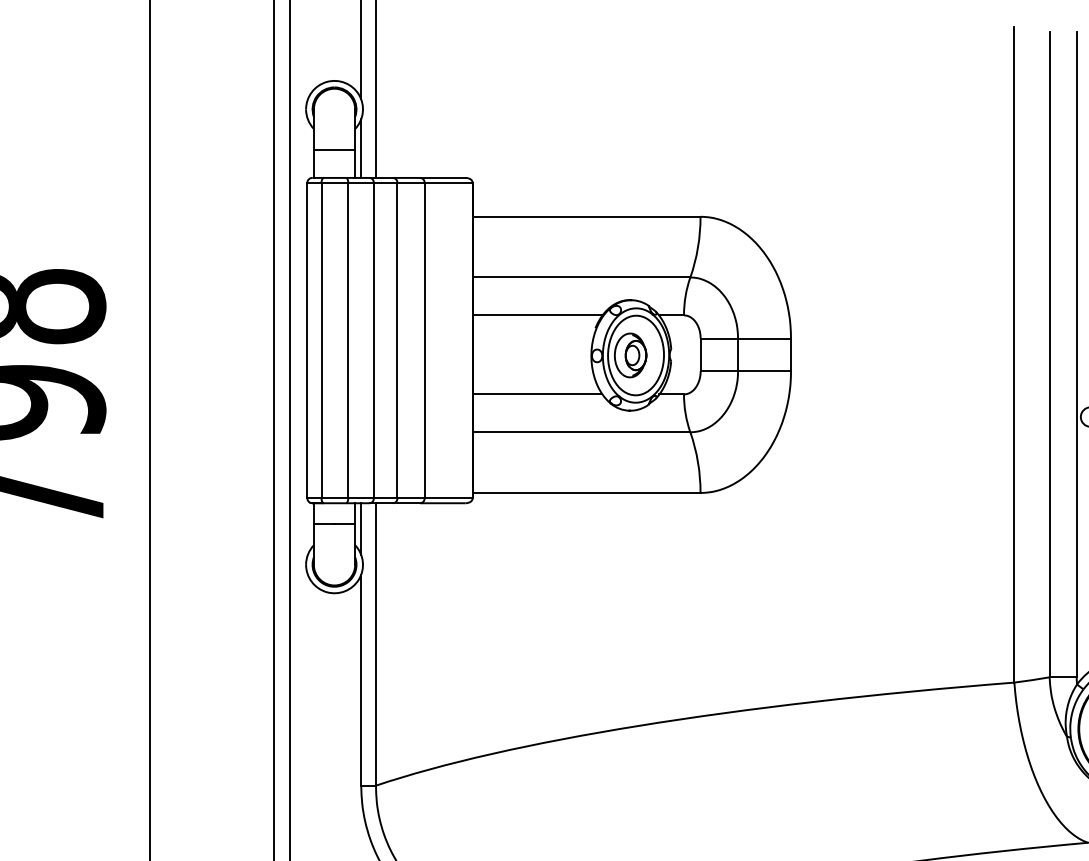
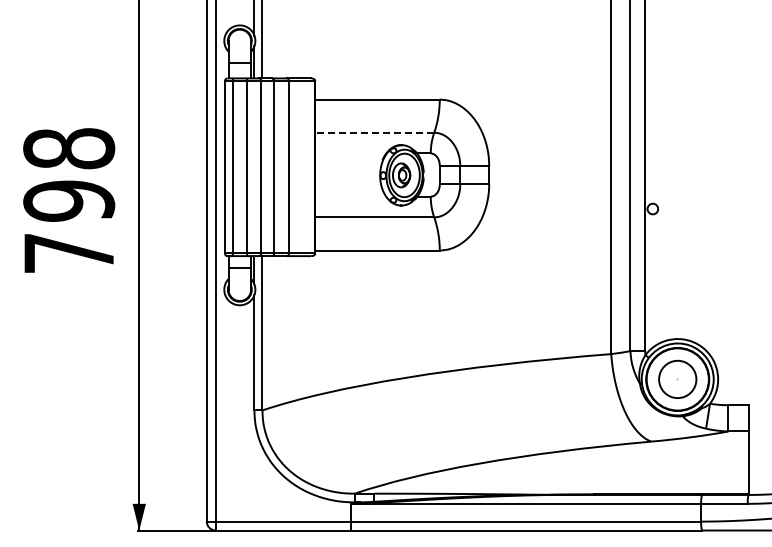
line: (581, 276) -> (374, 132), solid -> dashed
line: (537, 315) -> (350, 153), removed
line: (537, 394) -> (350, 196), removed

